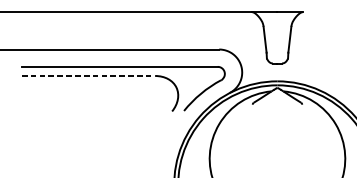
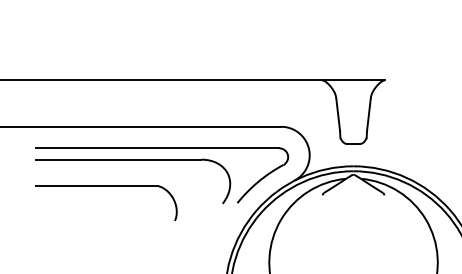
line: (88, 75) -> (118, 159), dashed -> solid
part: (78, 97) -> (106, 186), added

